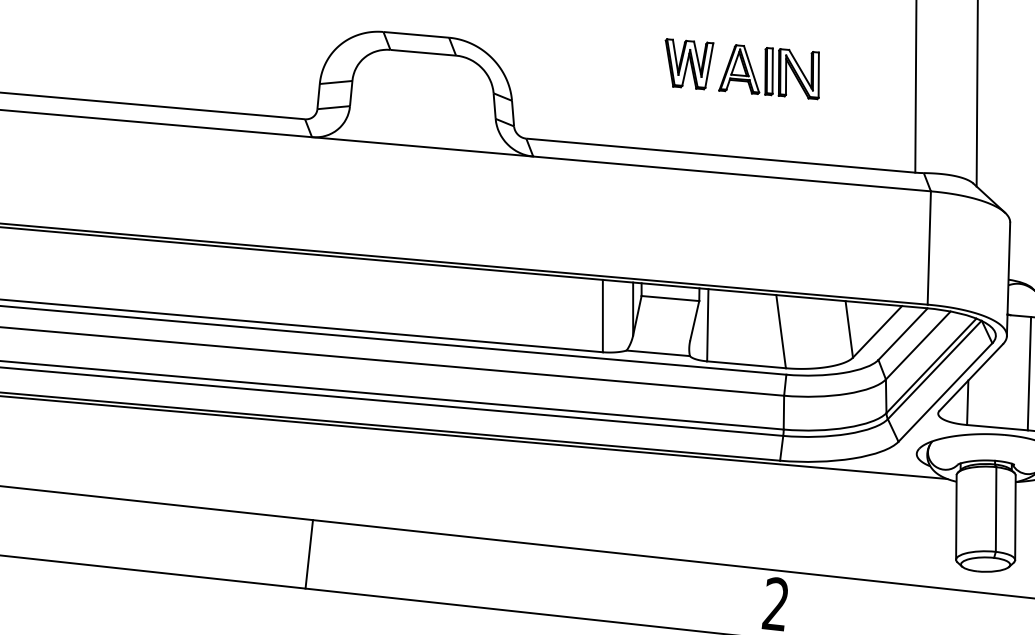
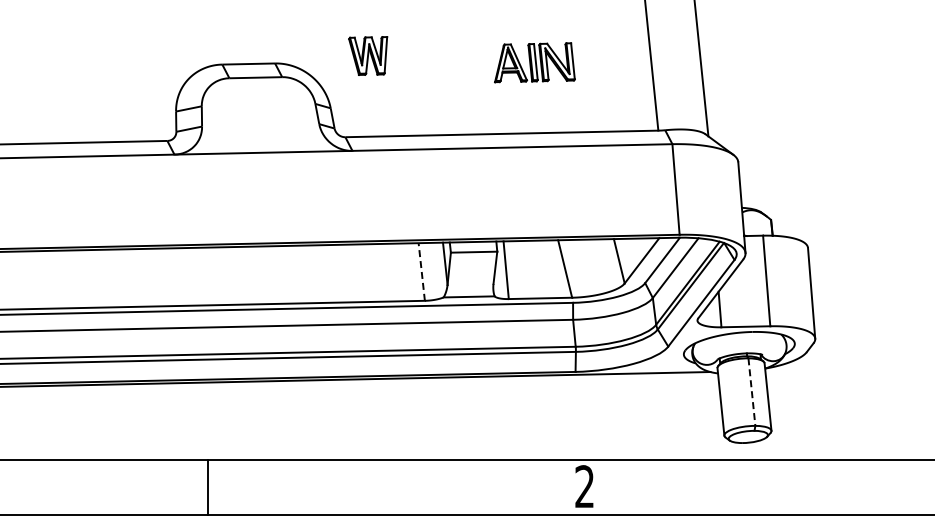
part: (687, 63) -> (368, 55), moved
line: (602, 316) -> (421, 272), solid -> dashed
line: (995, 509) -> (751, 392), solid -> dashed

